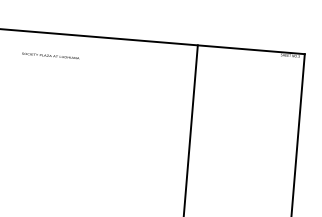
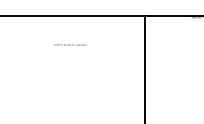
text: (51, 55) -> (70, 44), moved

